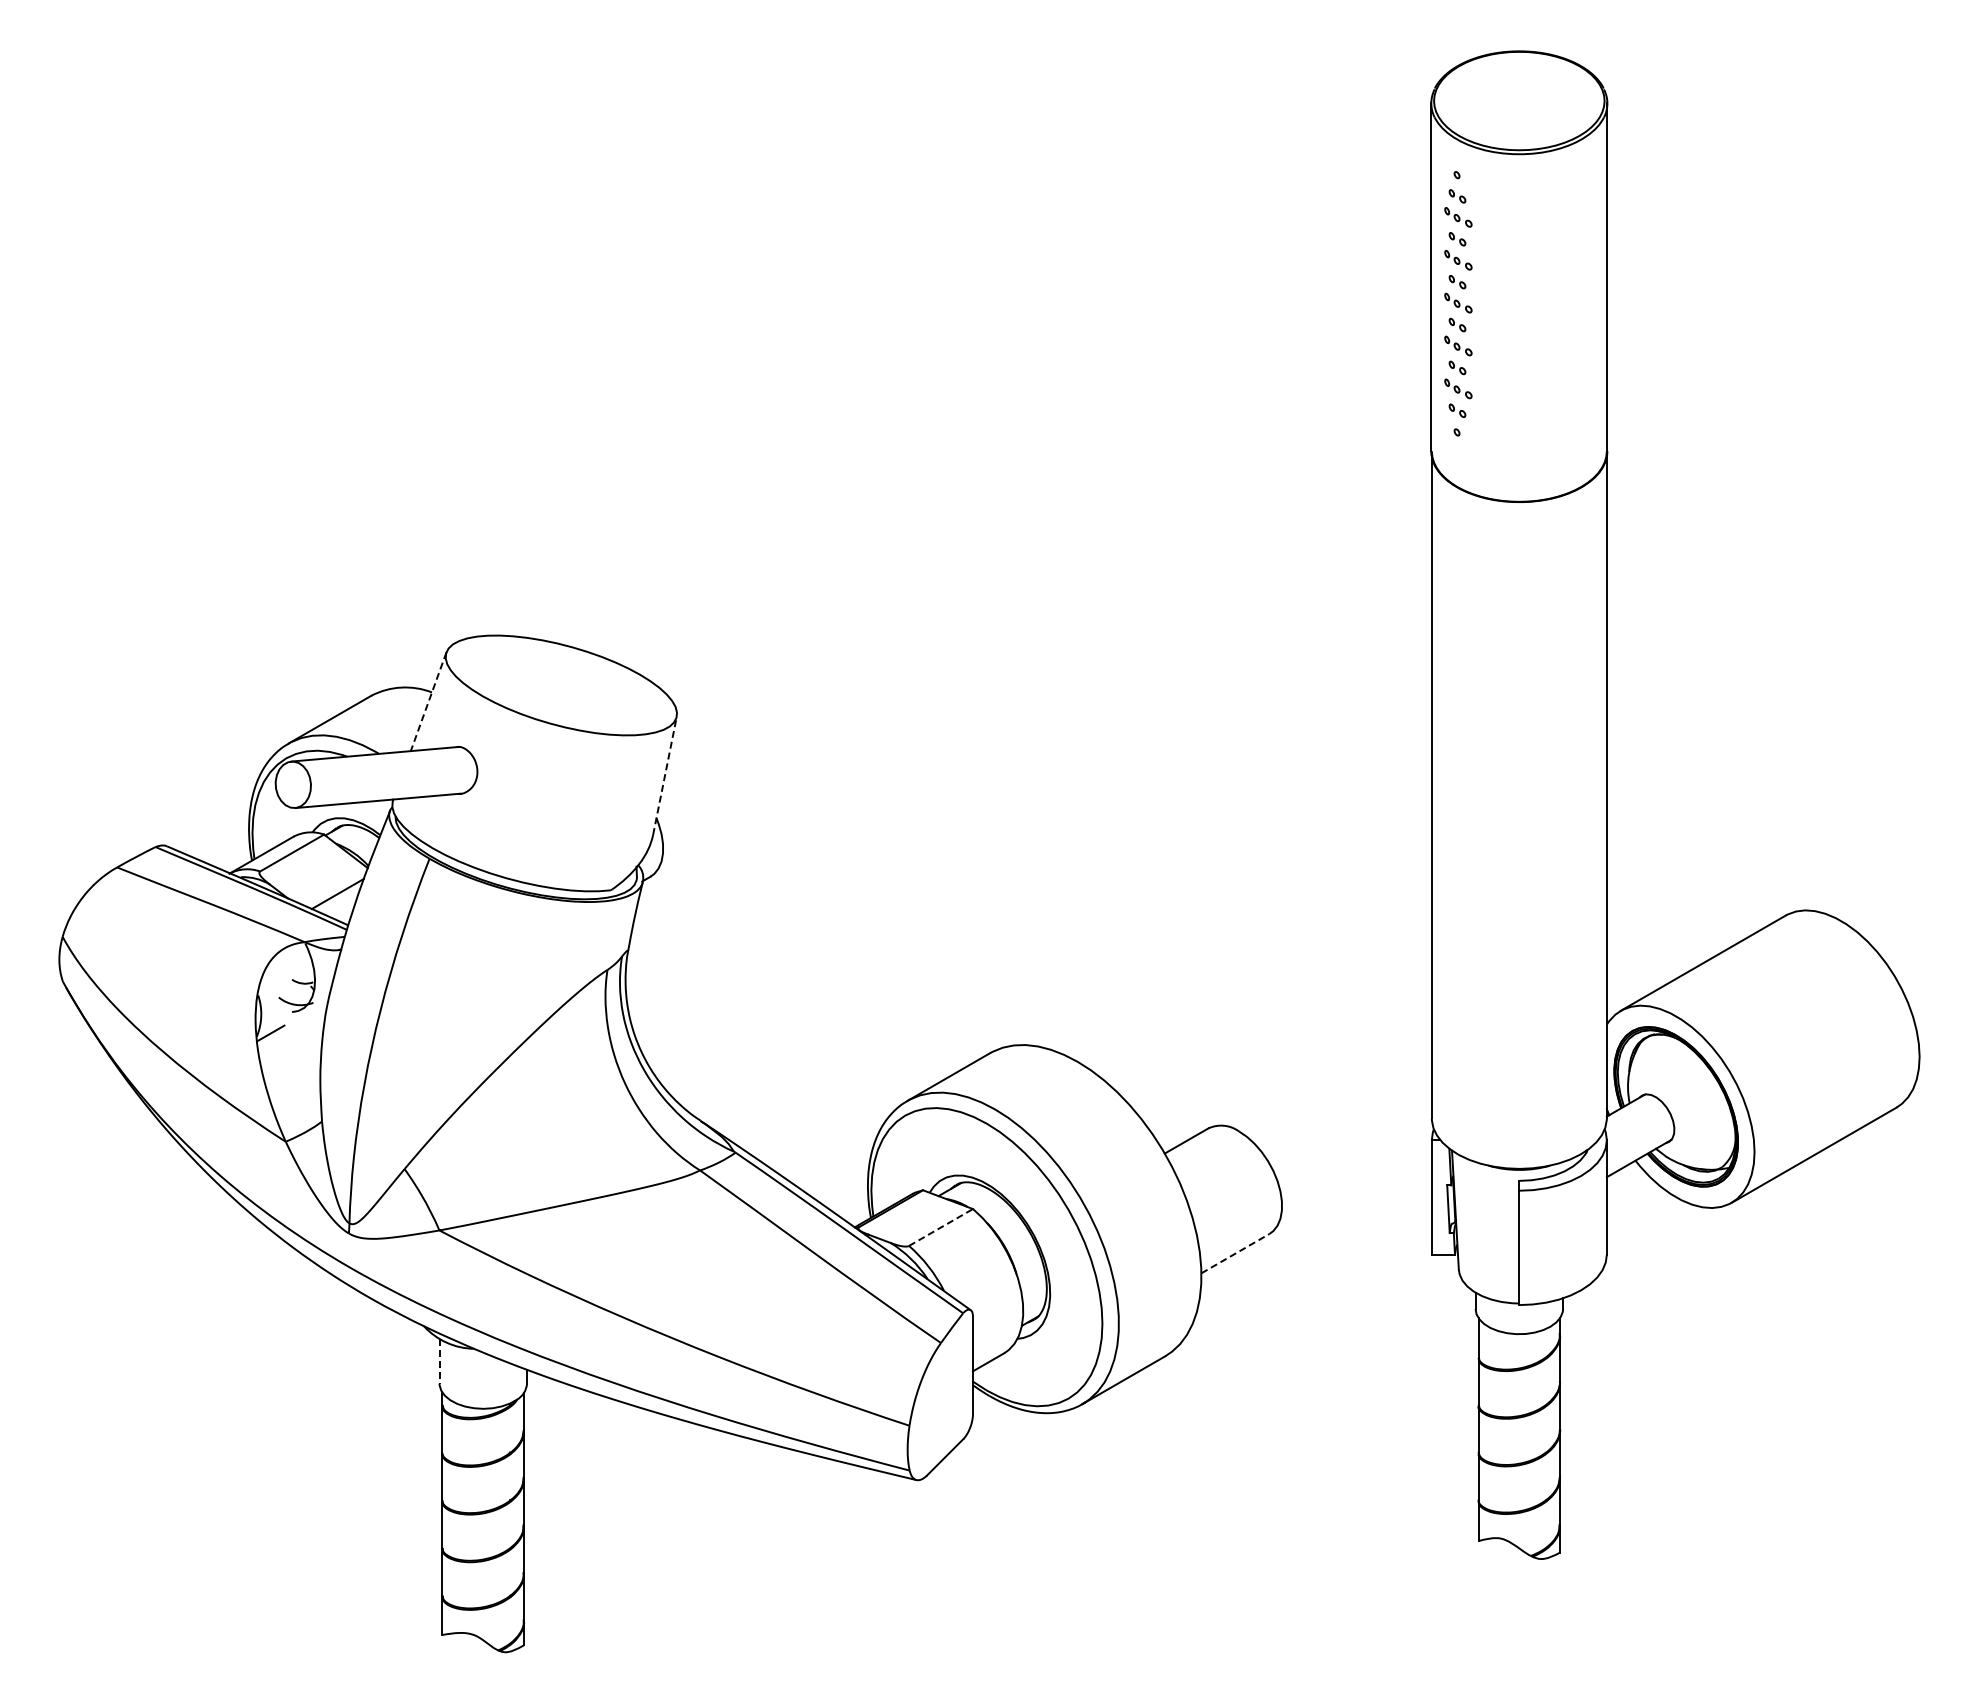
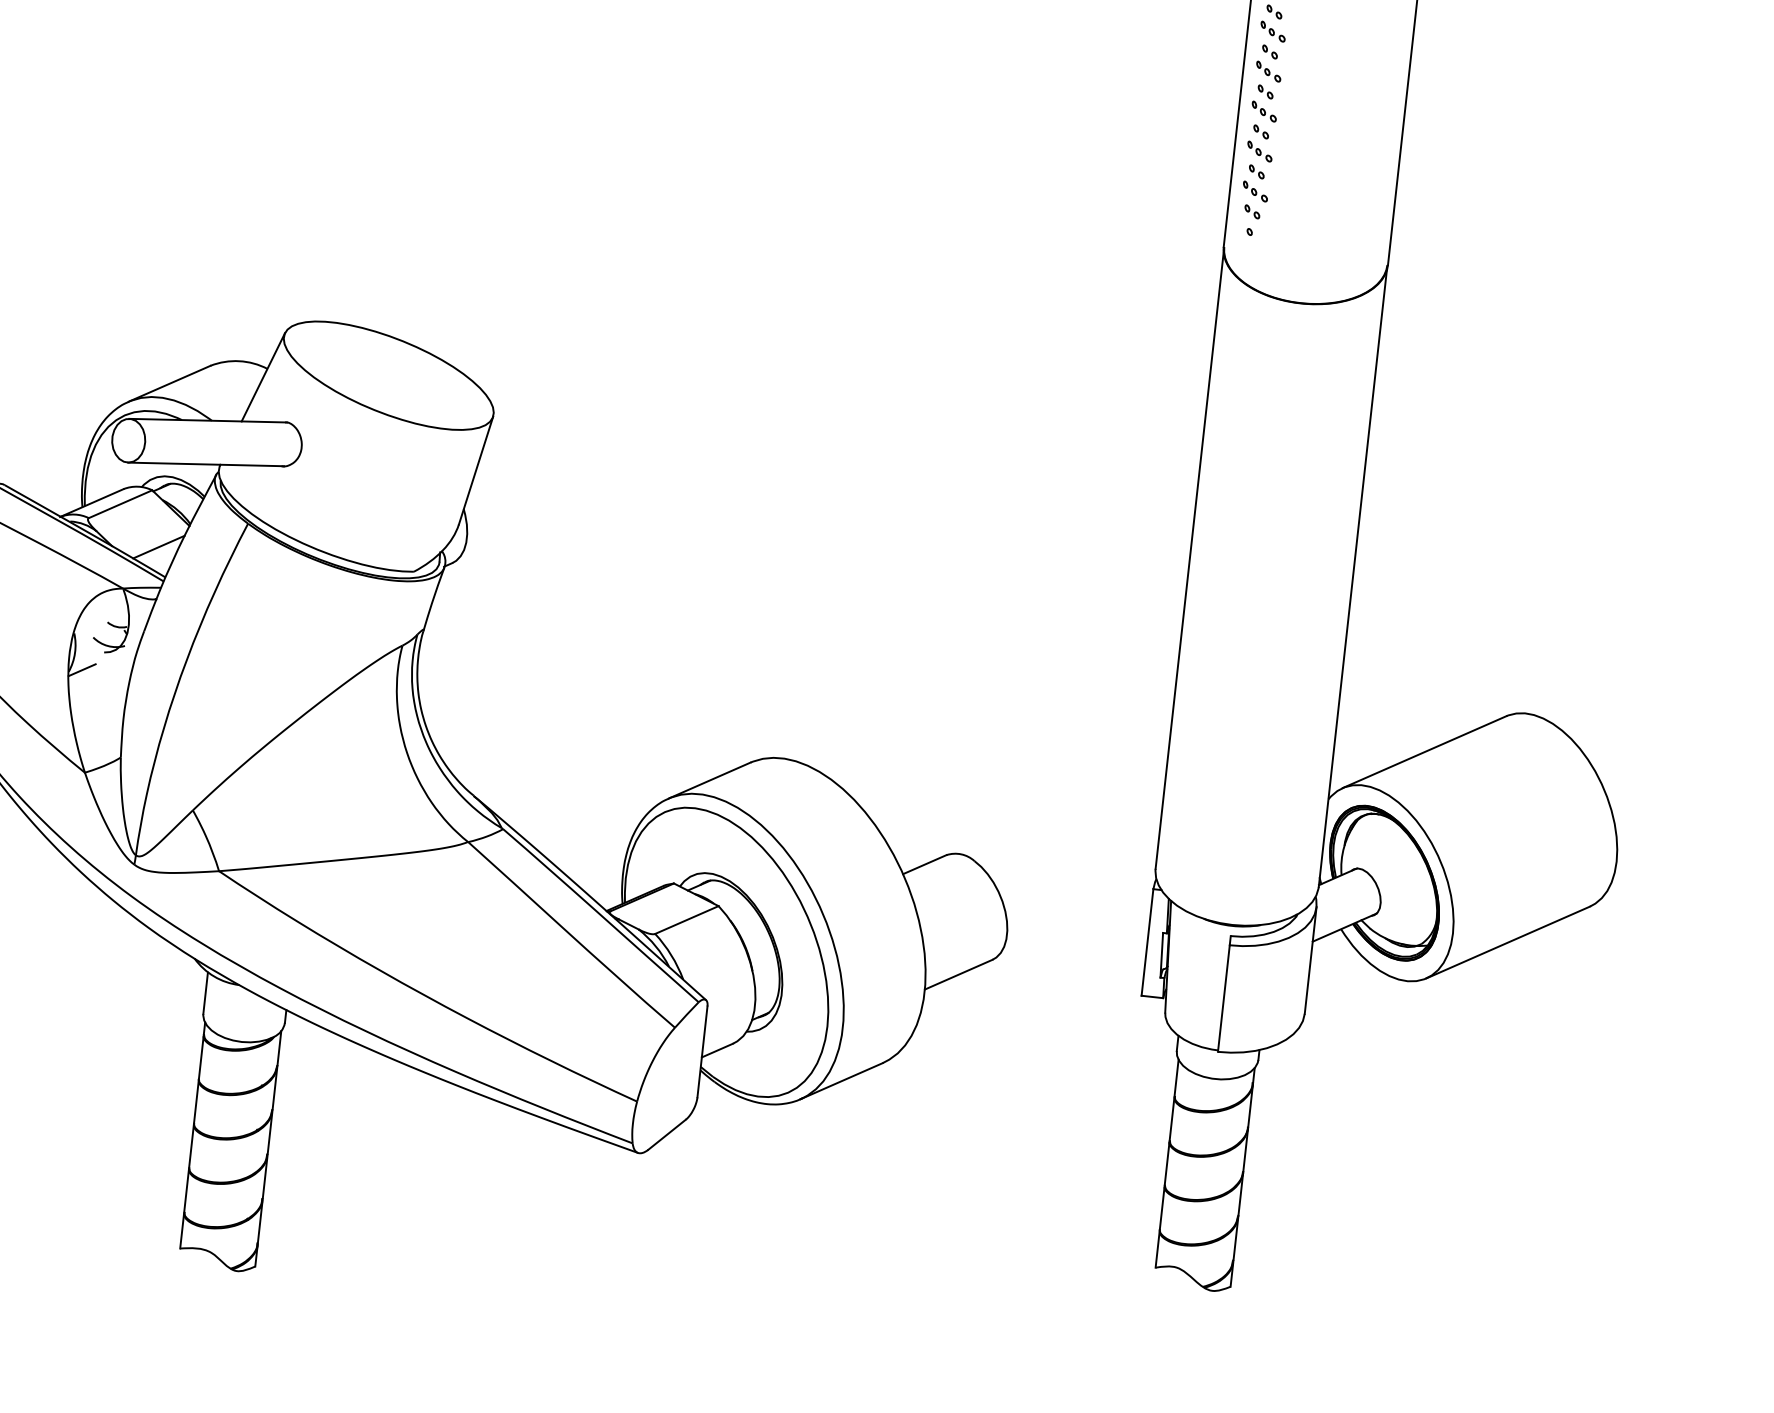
line: (428, 701) -> (263, 376), dashed -> solid
line: (665, 775) -> (476, 470), dashed -> solid
line: (941, 1227) -> (687, 920), dashed -> solid
line: (1235, 1253) -> (958, 974), dashed -> solid
line: (439, 1361) -> (205, 993), dashed -> solid

